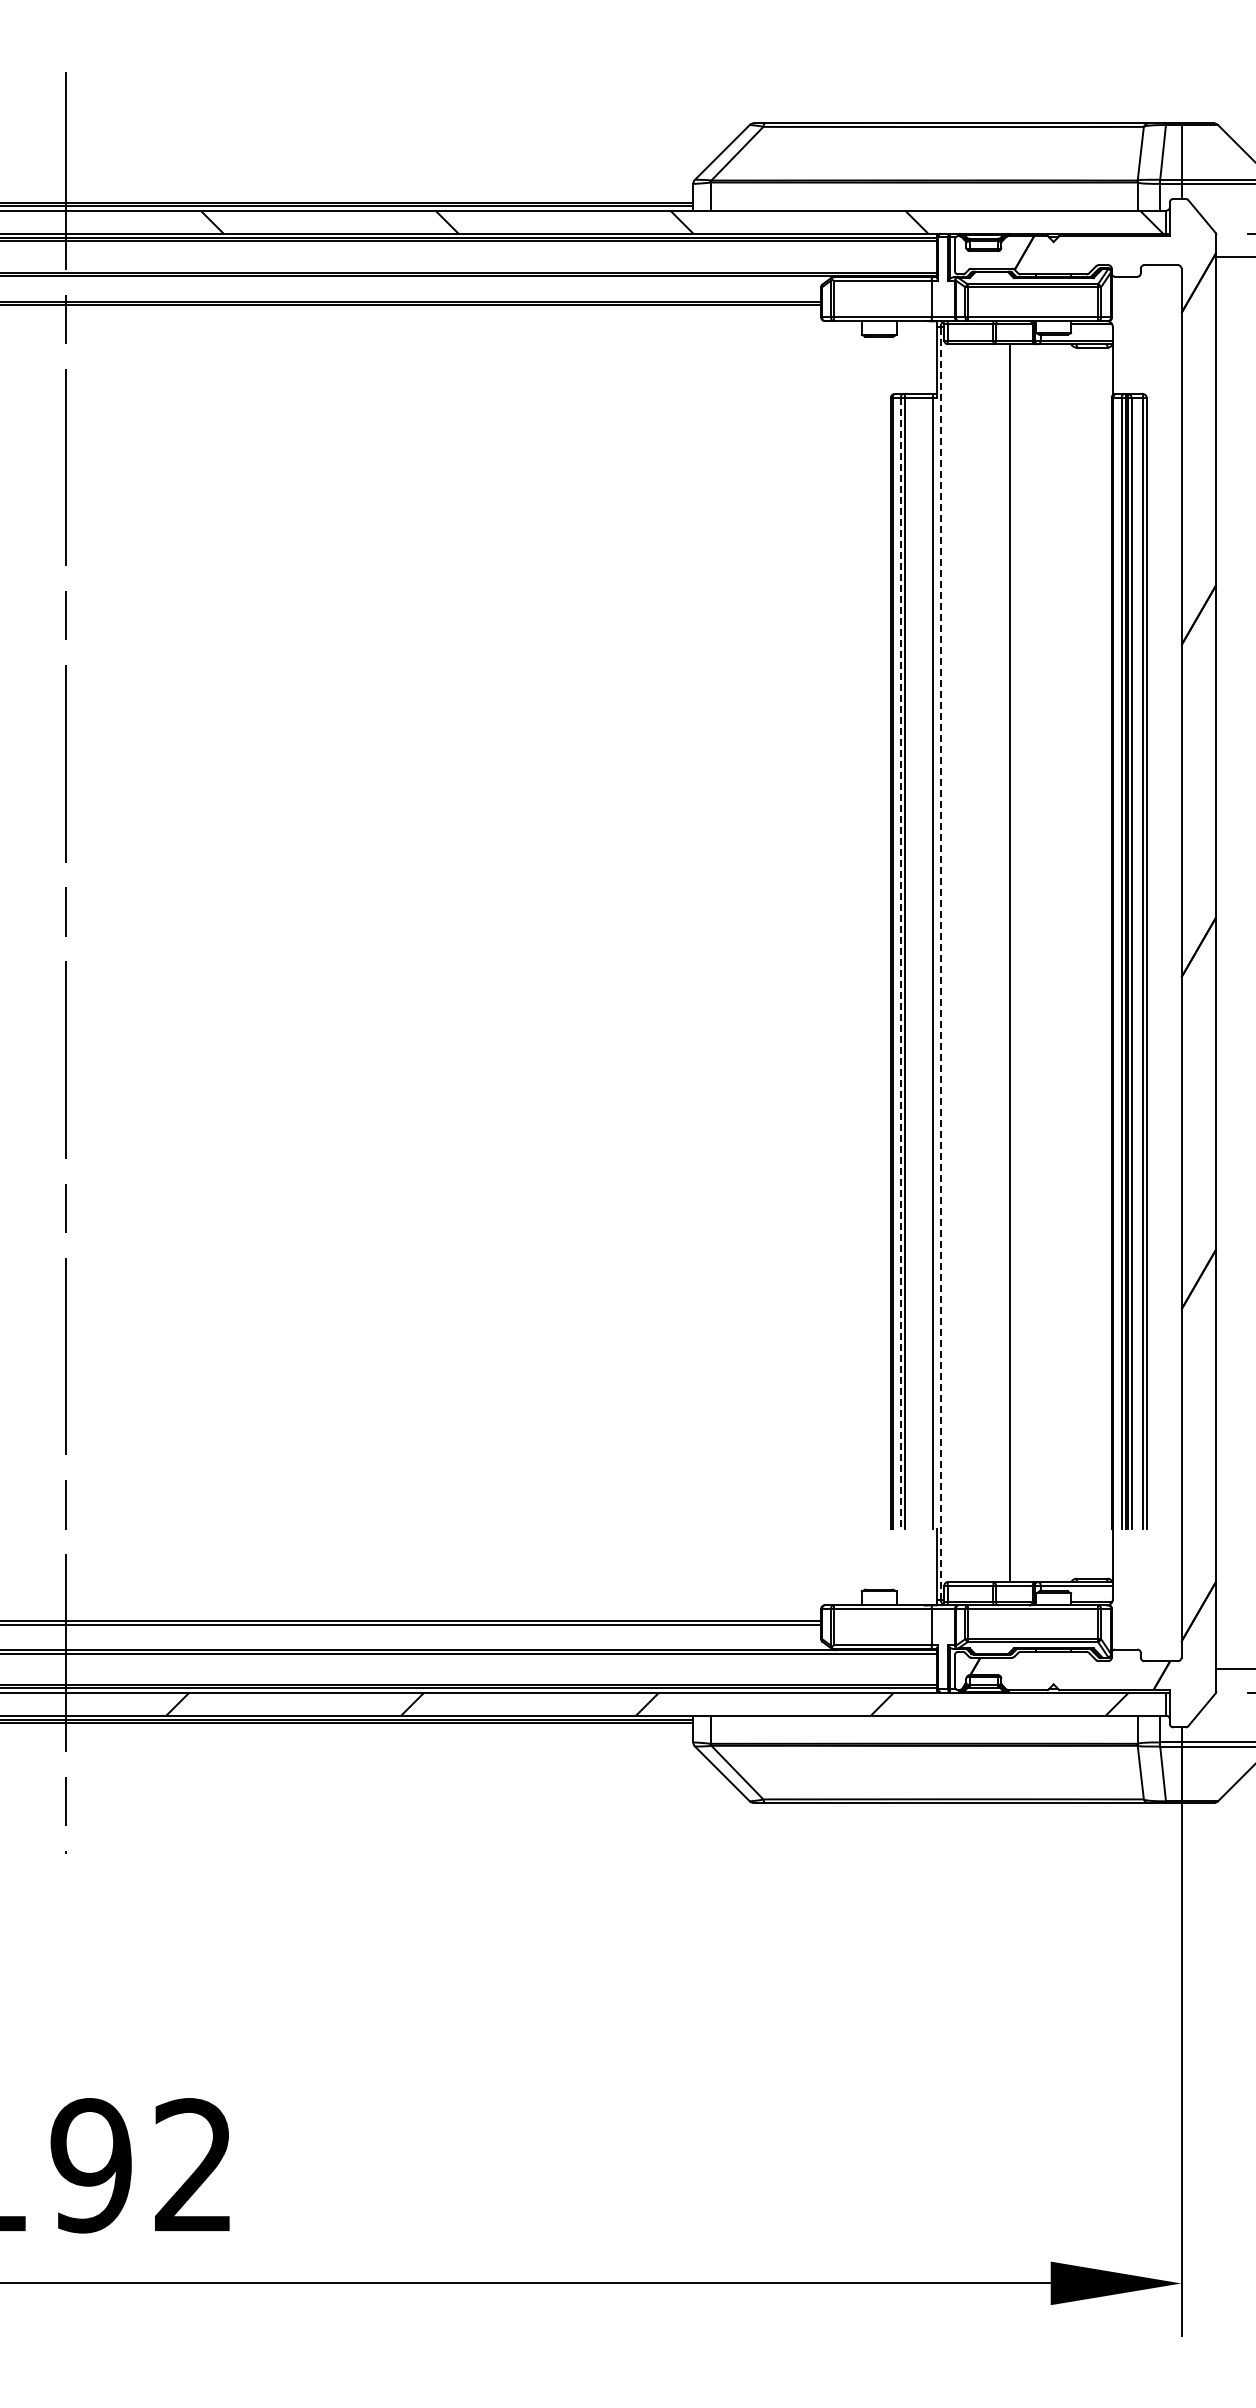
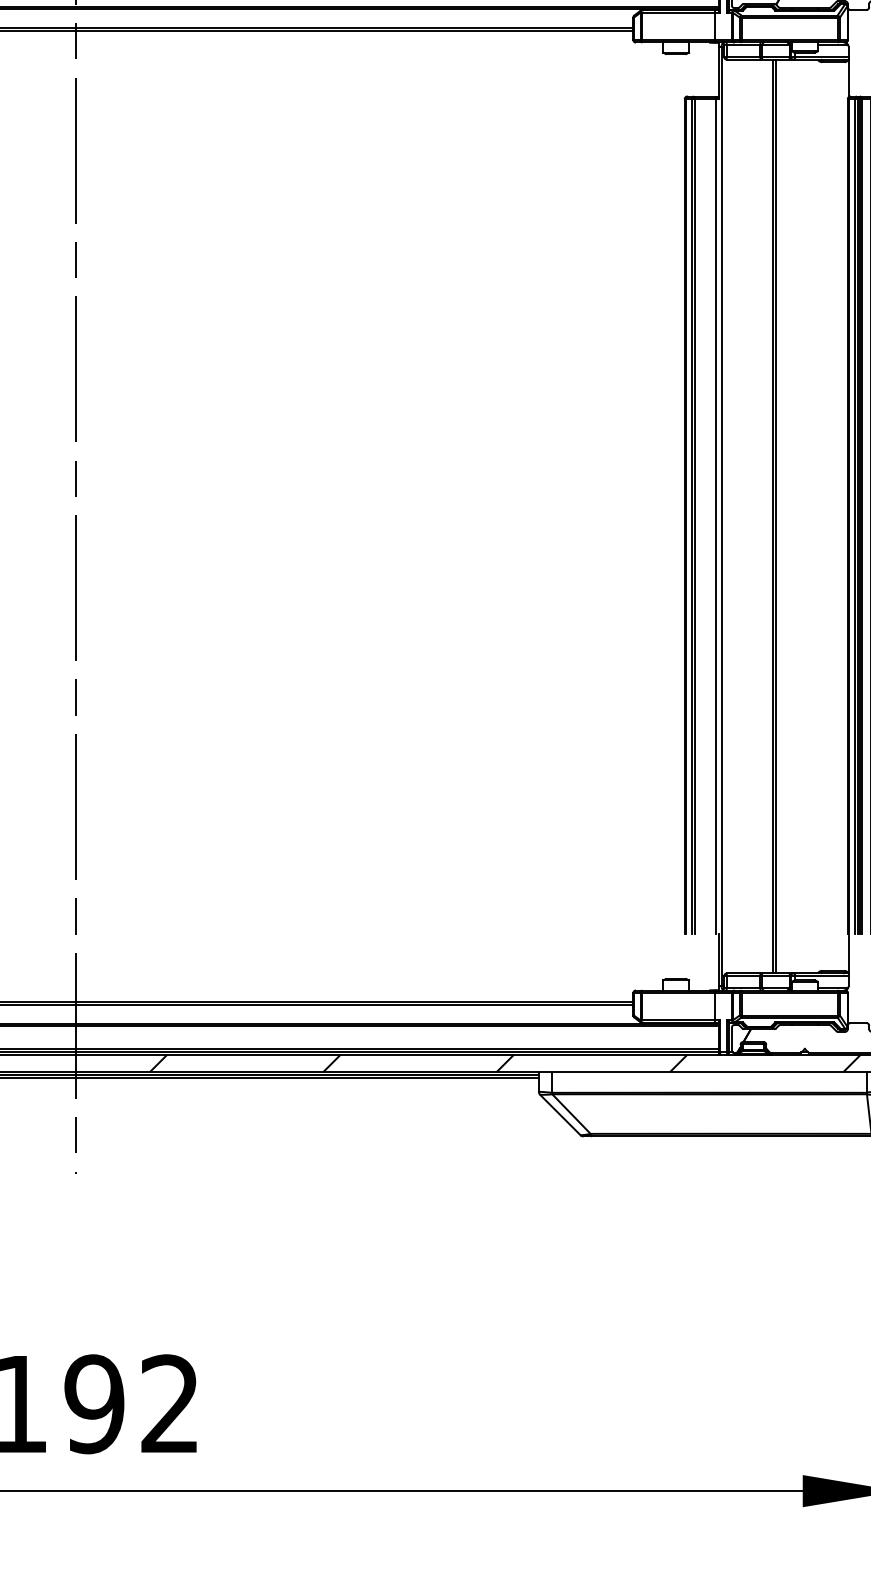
line: (940, 962) -> (721, 516), dashed -> solid
line: (900, 963) -> (691, 516), dashed -> solid
line: (1015, 963) -> (776, 516), added

